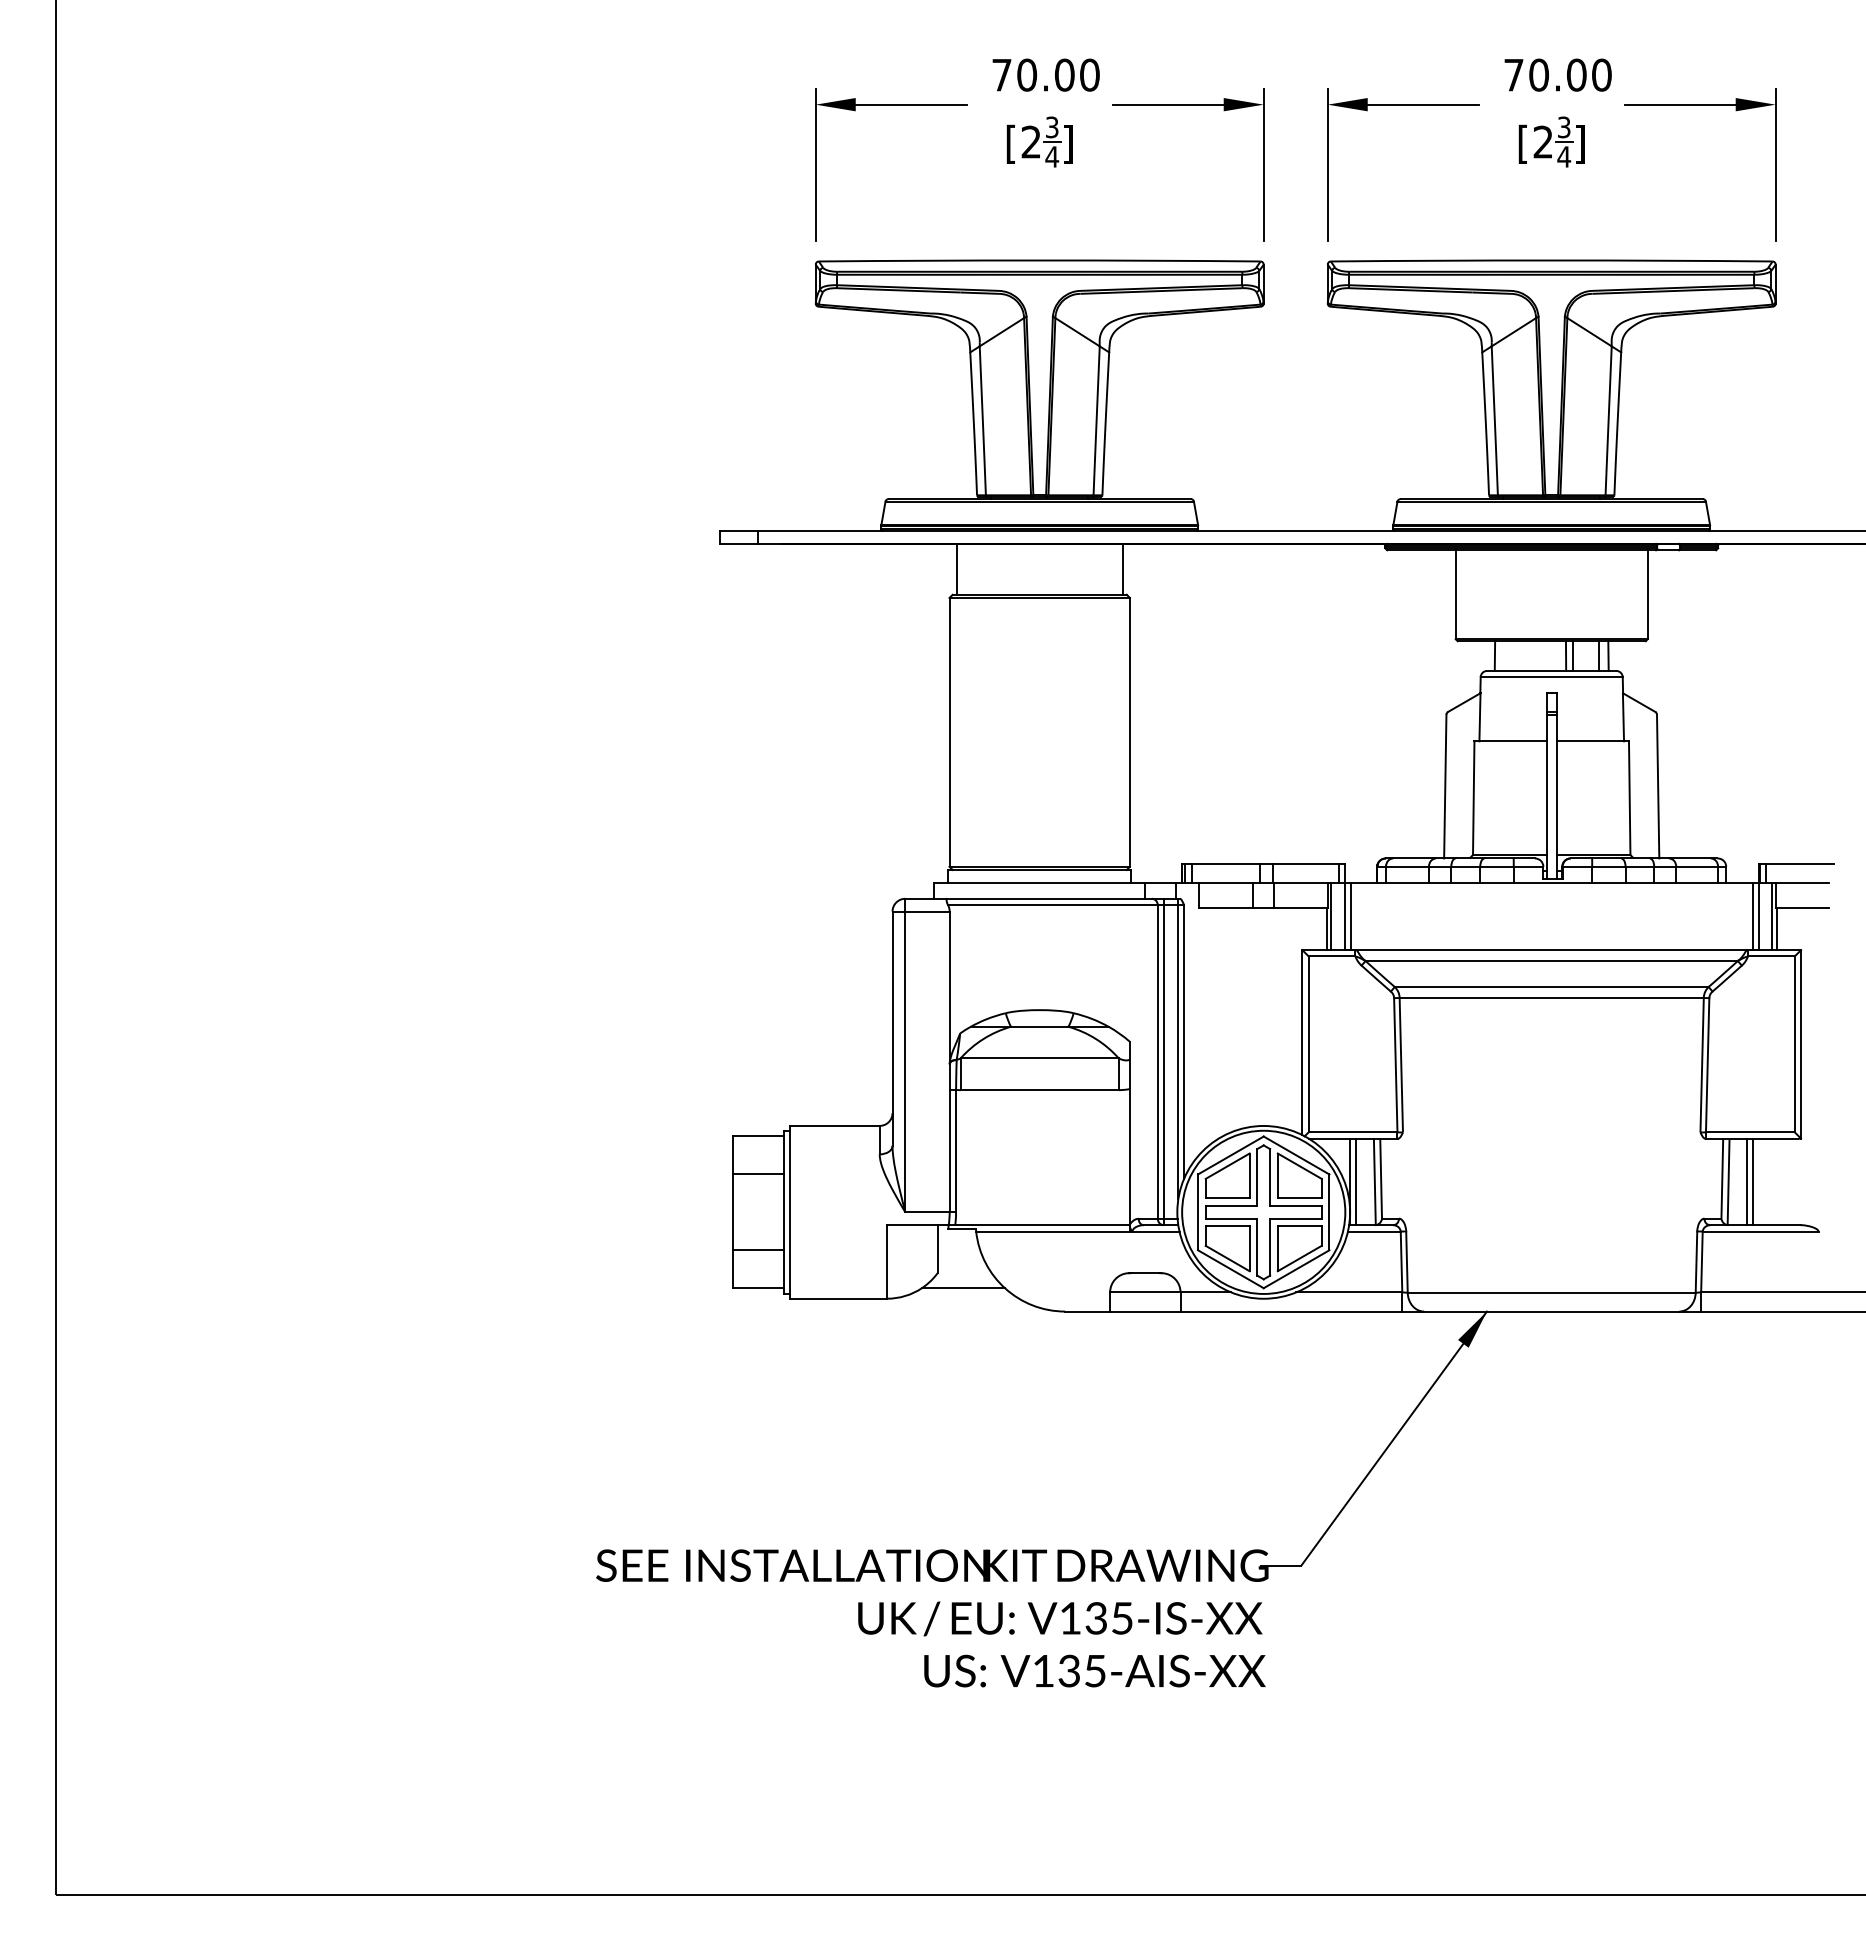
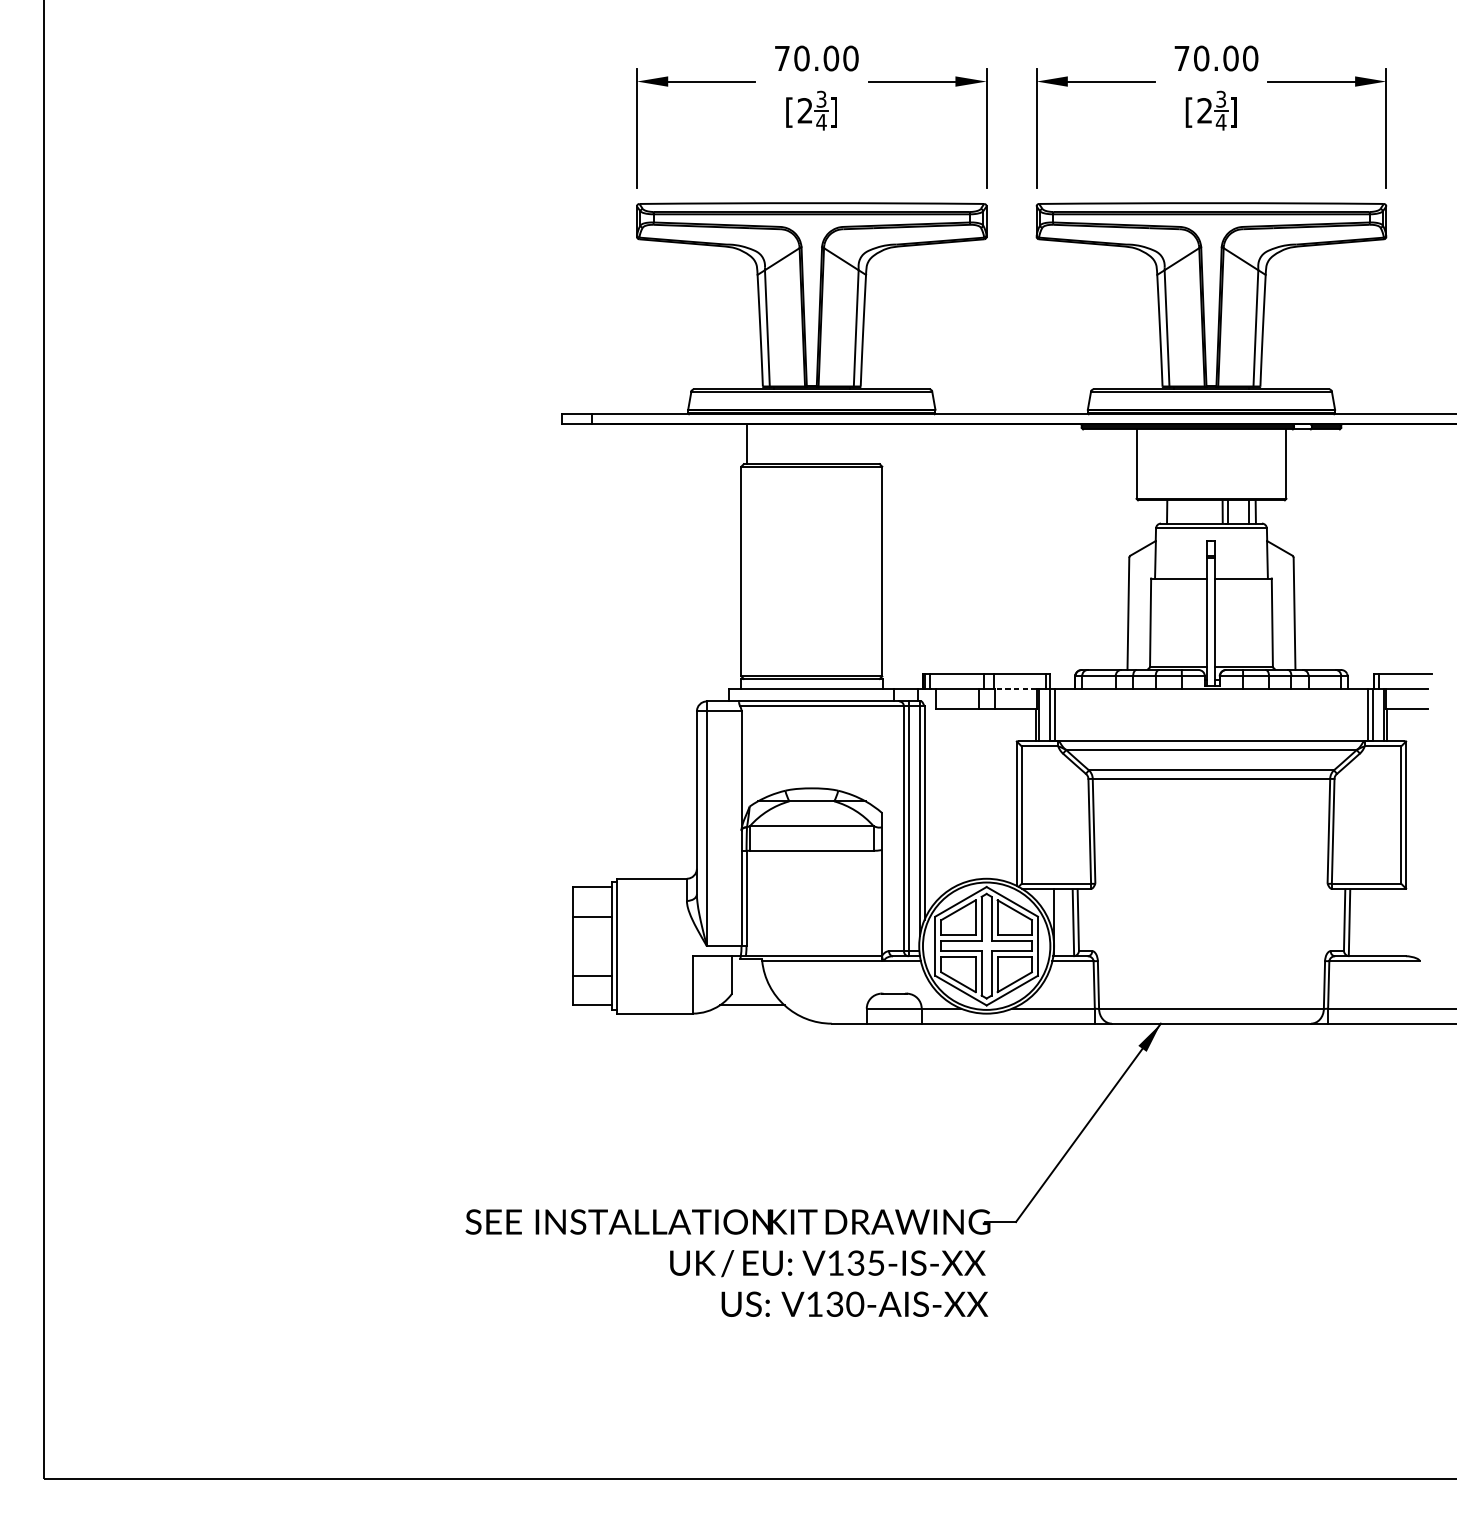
line: (1122, 568) -> (876, 443), removed
line: (1300, 882) -> (1015, 688), solid -> dashed
line: (1356, 1181) -> (1059, 922), removed
line: (1747, 1181) -> (1364, 922), removed
line: (1753, 1181) -> (1368, 922), removed
text: (1094, 1670) -> (854, 1303), V135-AIS-XX -> V130-AIS-XX

